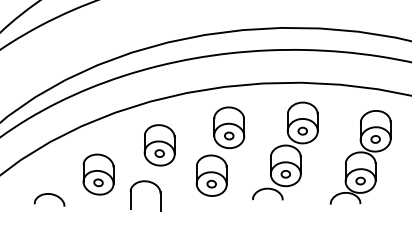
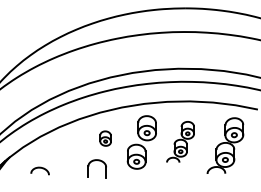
part: (159, 145) -> (105, 138), size x0.6
part: (285, 150) -> (180, 141), size x0.7
part: (98, 173) -> (69, 155), removed

